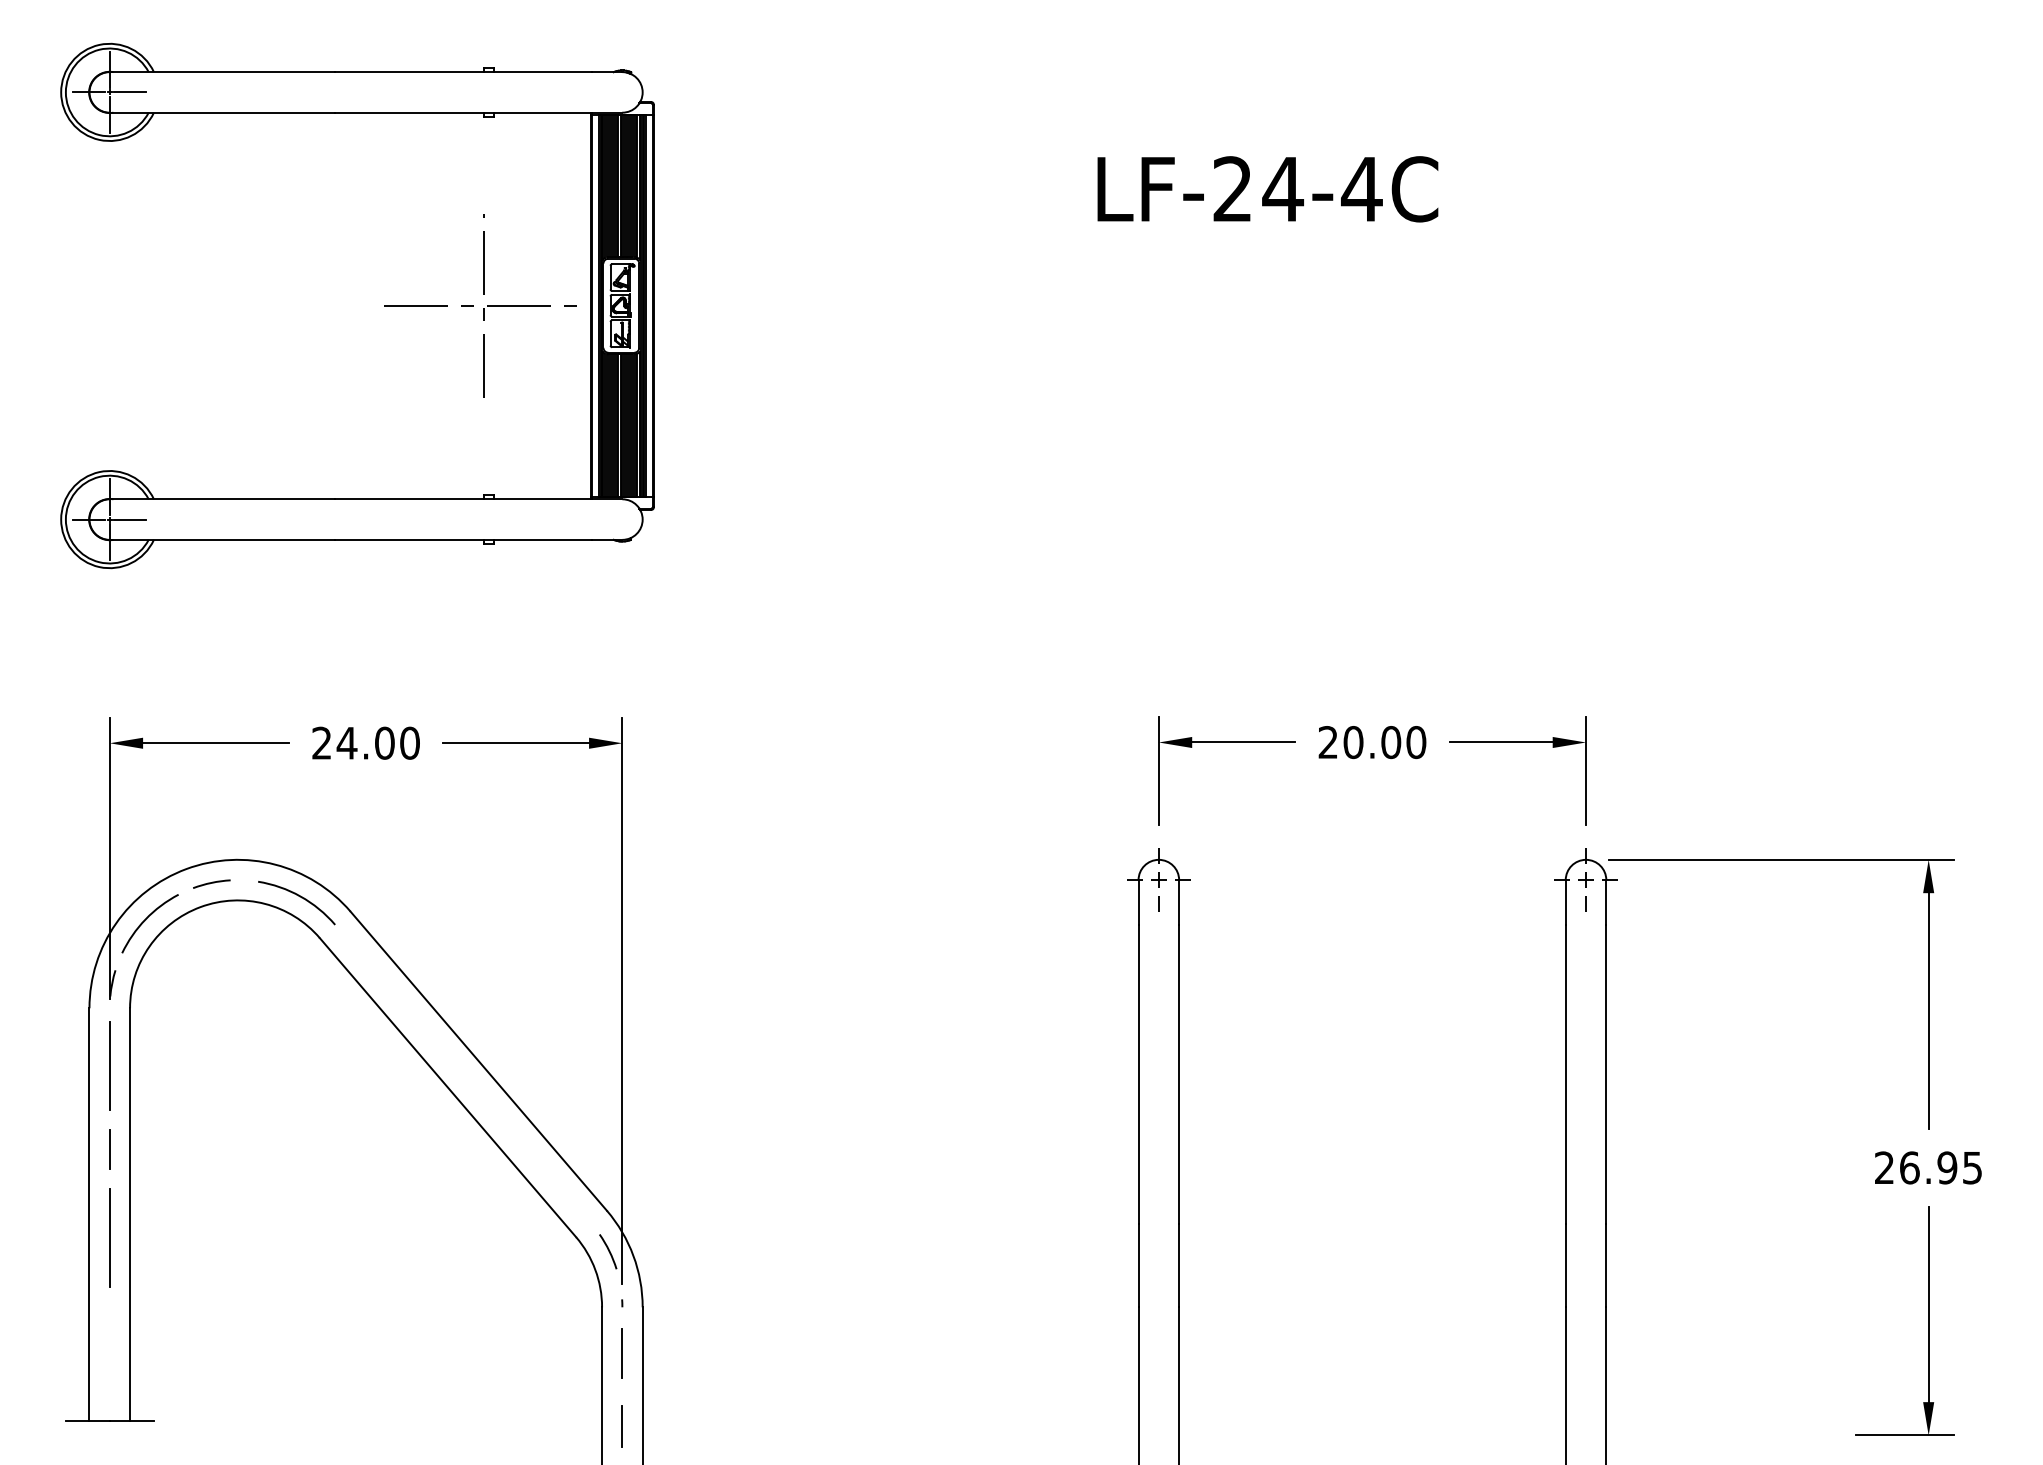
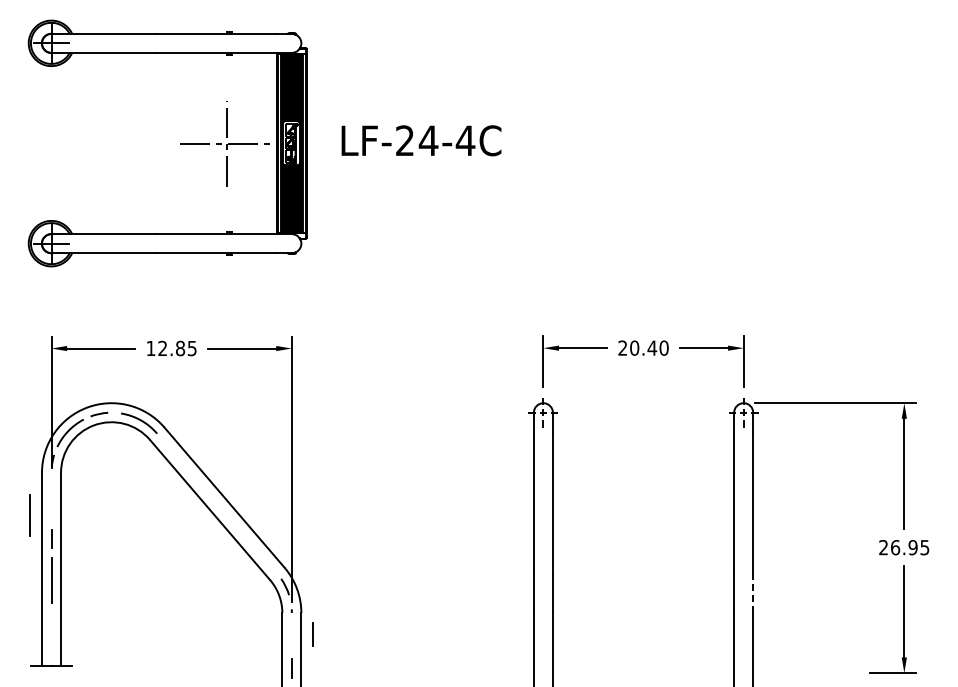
text: (1267, 188) -> (421, 140), moved
text: (1391, 741) -> (652, 347), 20.00 -> 20.40
text: (365, 743) -> (171, 348), 24.00 -> 12.85
line: (109, 1065) -> (29, 515), moved
line: (1606, 1265) -> (753, 593), solid -> dashed
line: (621, 1353) -> (312, 634), moved

